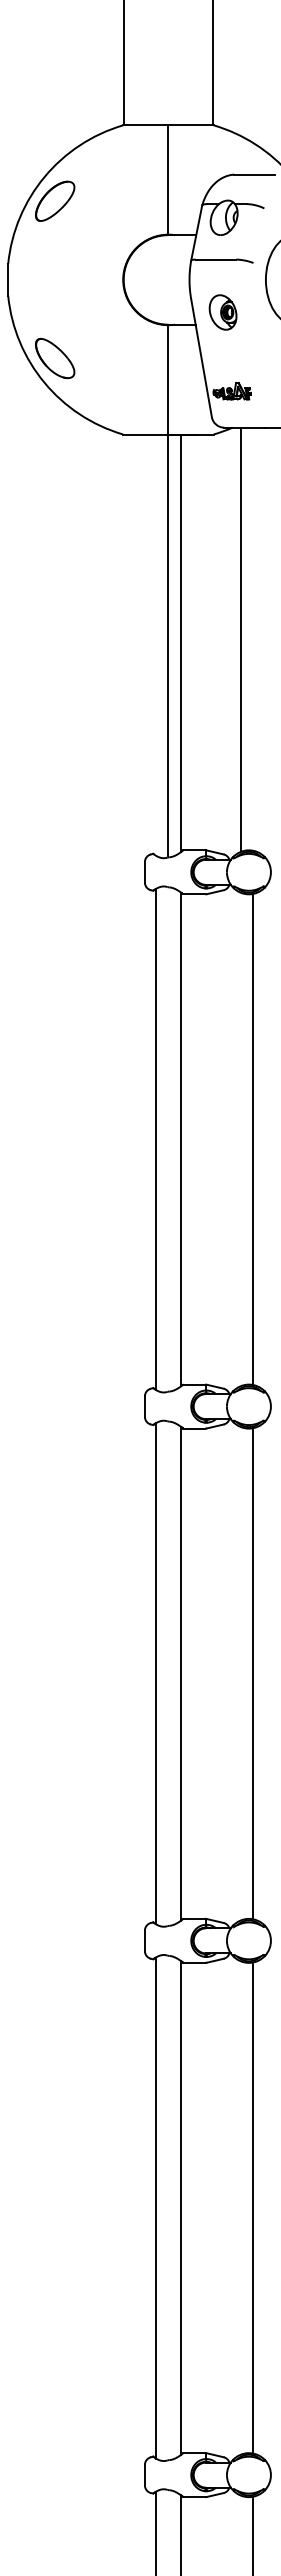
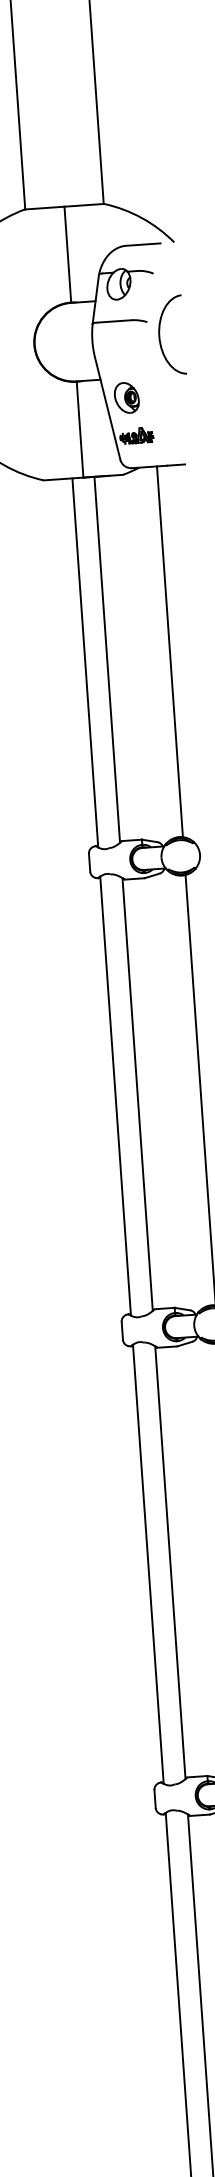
part: (222, 312) -> (126, 398), moved
line: (240, 638) -> (169, 651), moved
line: (167, 644) -> (84, 662), moved

